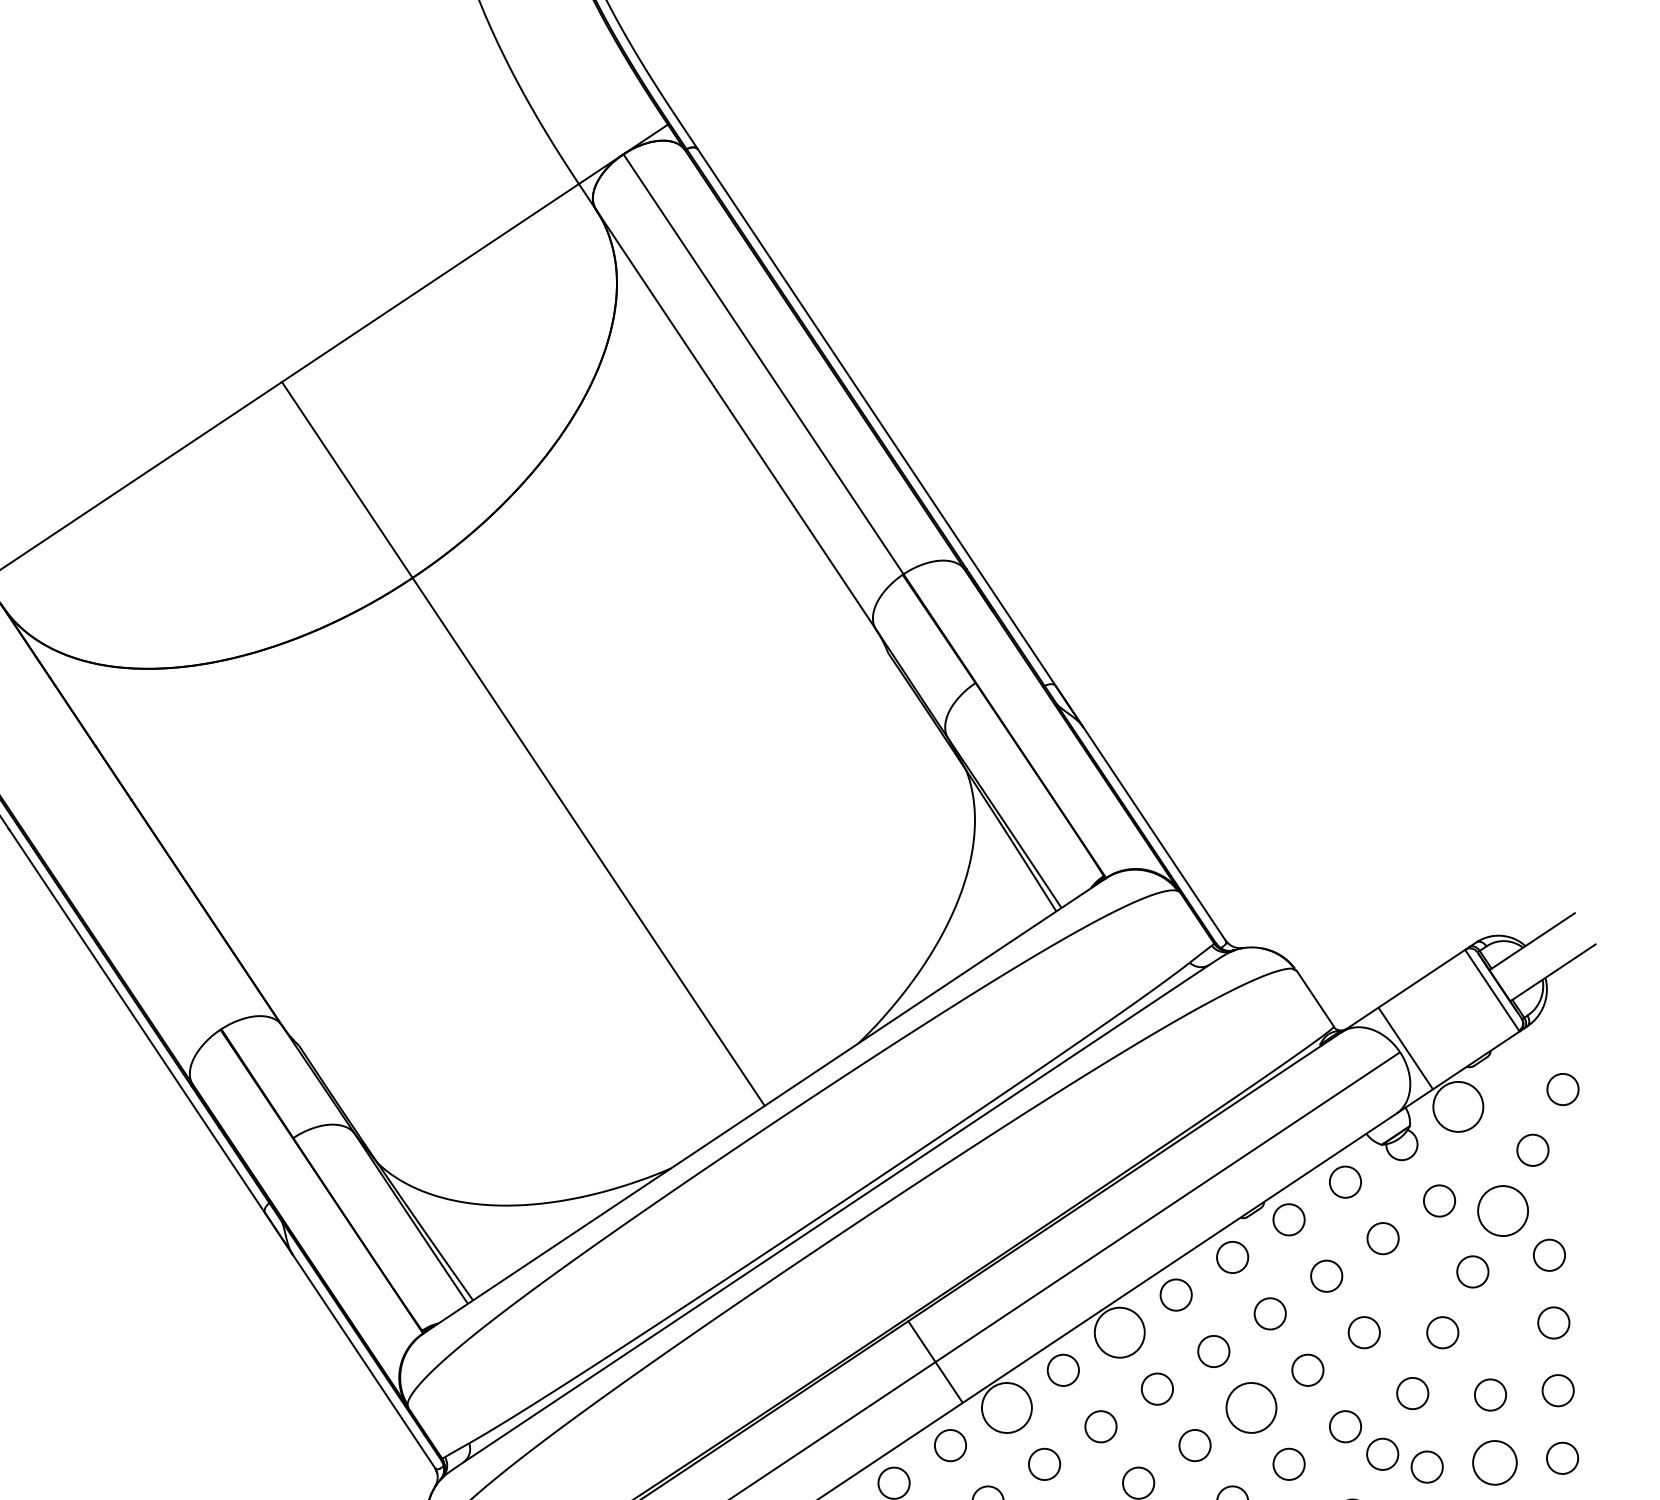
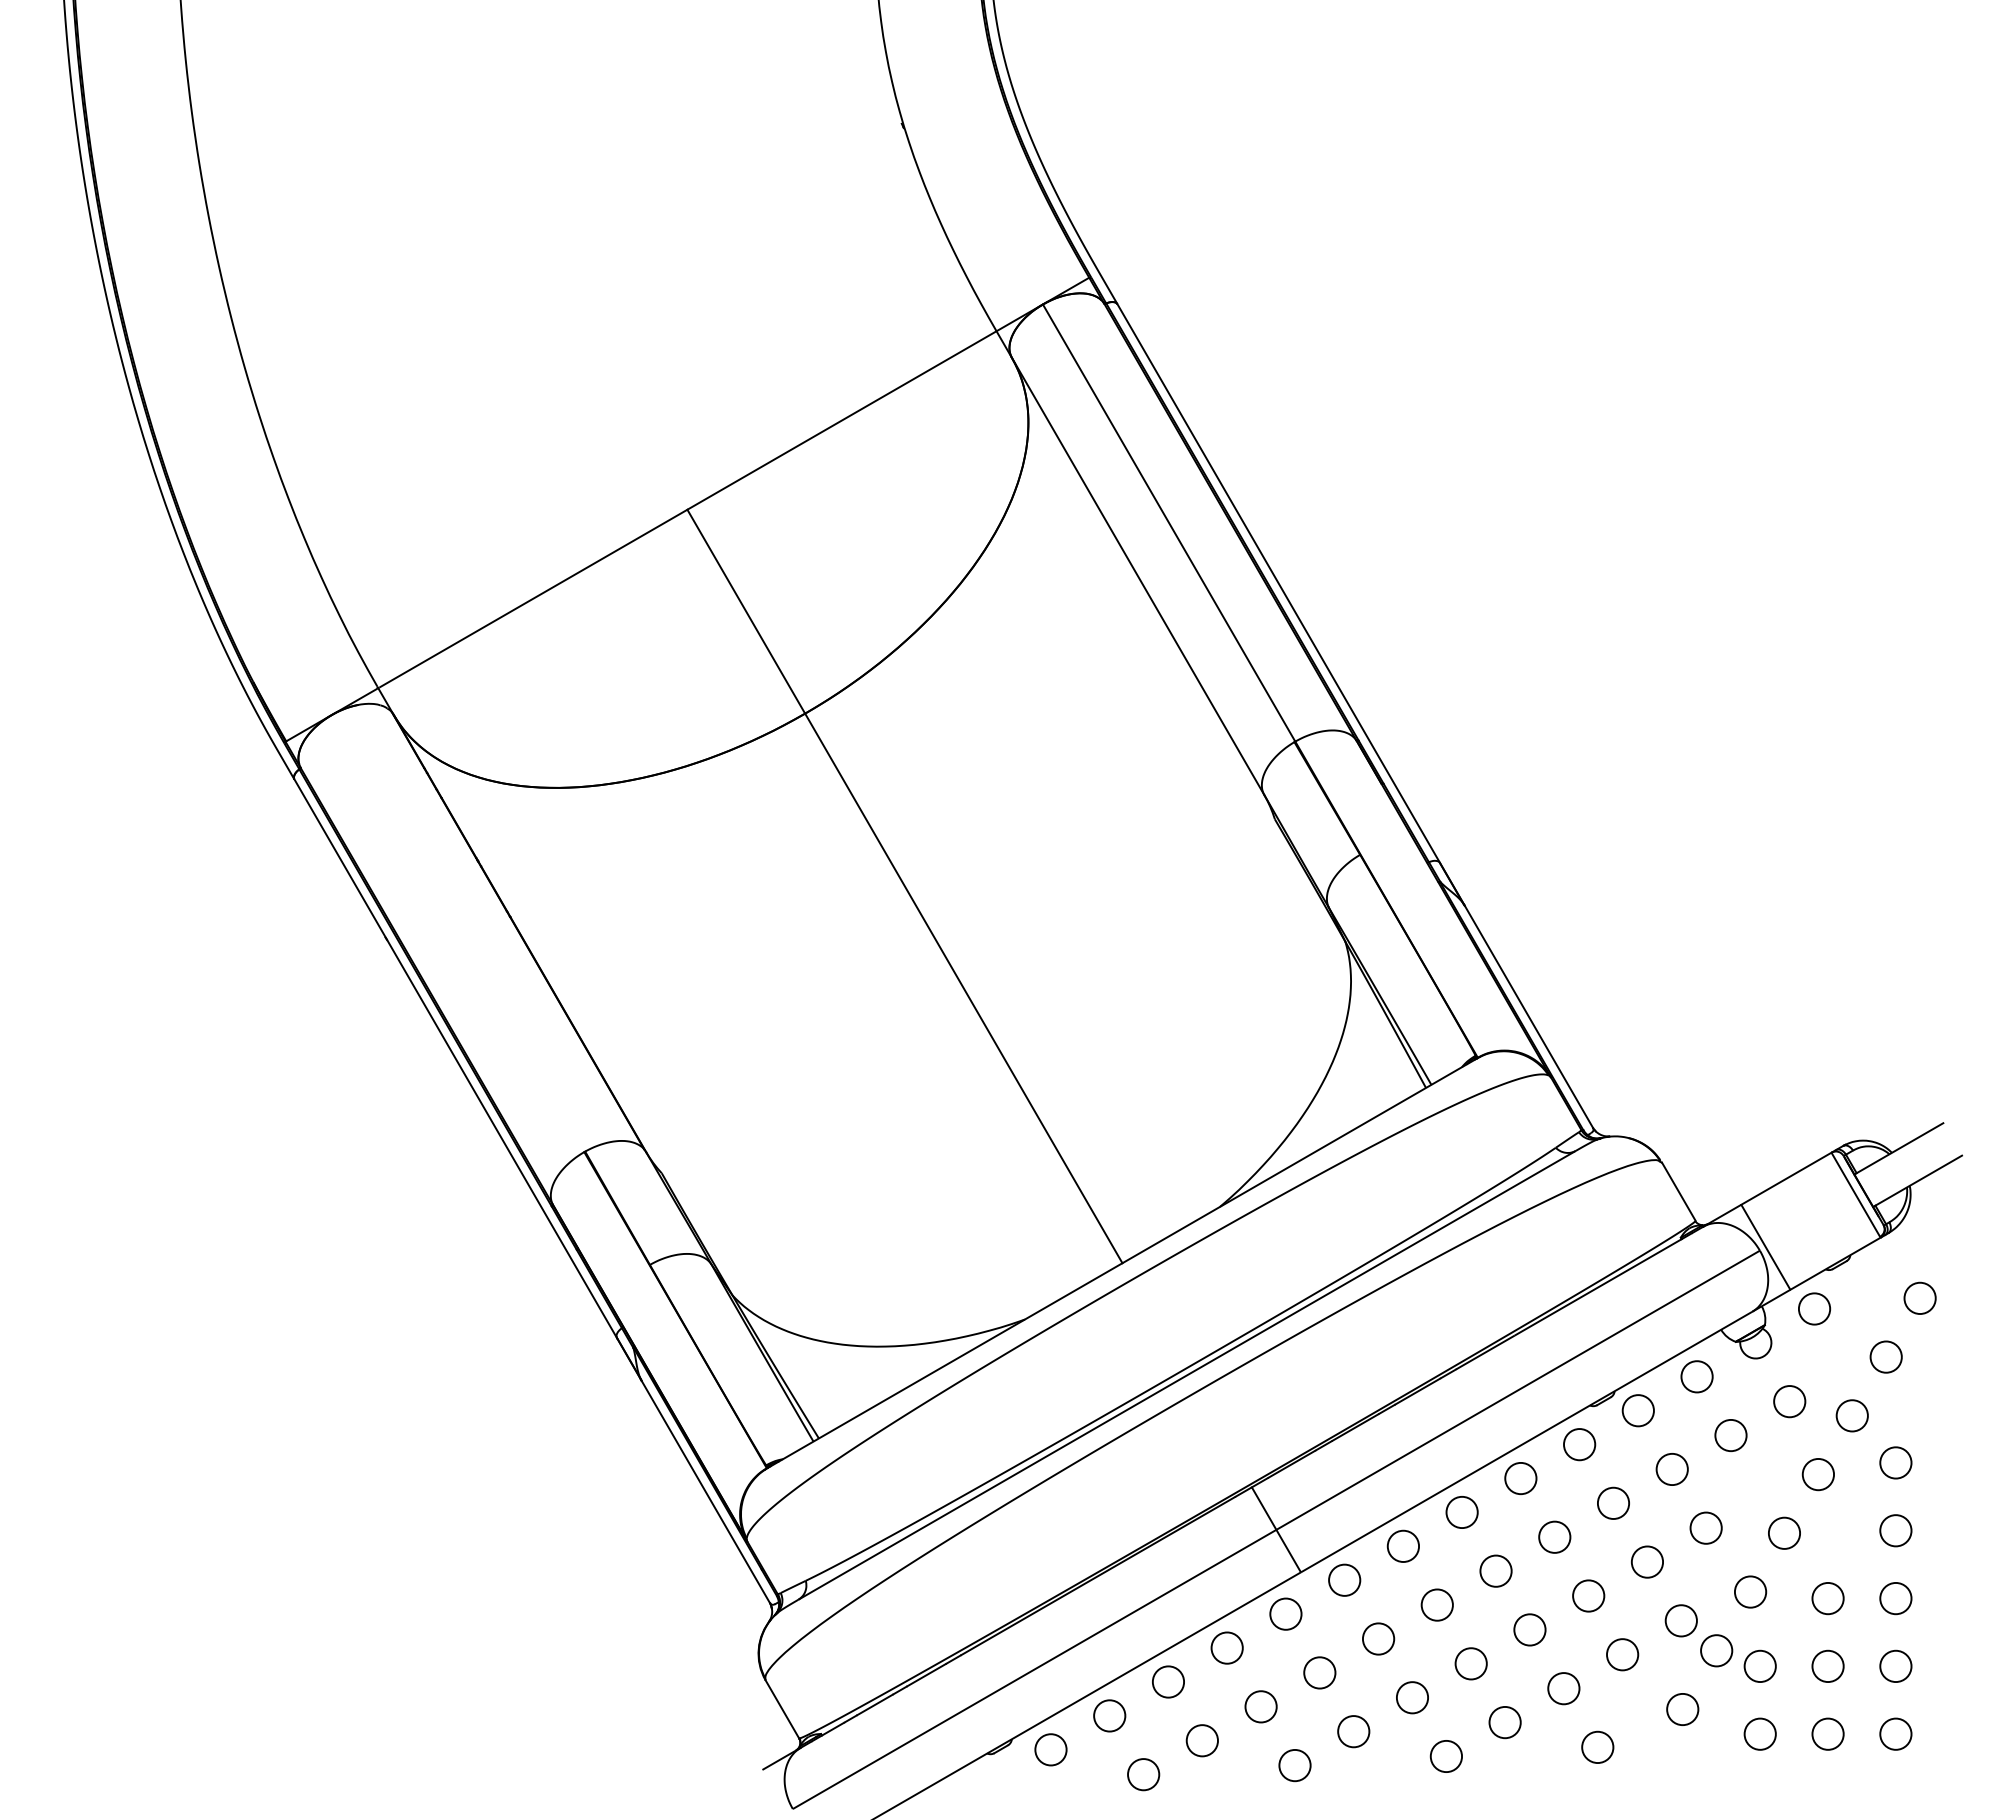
circle: (1458, 1106) -> (1814, 1308), size x0.62
circle: (1502, 1210) -> (1851, 1415), size x0.62
circle: (1119, 1332) -> (1461, 1512), size x0.62
circle: (1006, 1407) -> (1344, 1579), size x0.62
circle: (1251, 1407) -> (1588, 1595), size x0.62
circle: (1494, 1461) -> (1827, 1665), size x0.71

